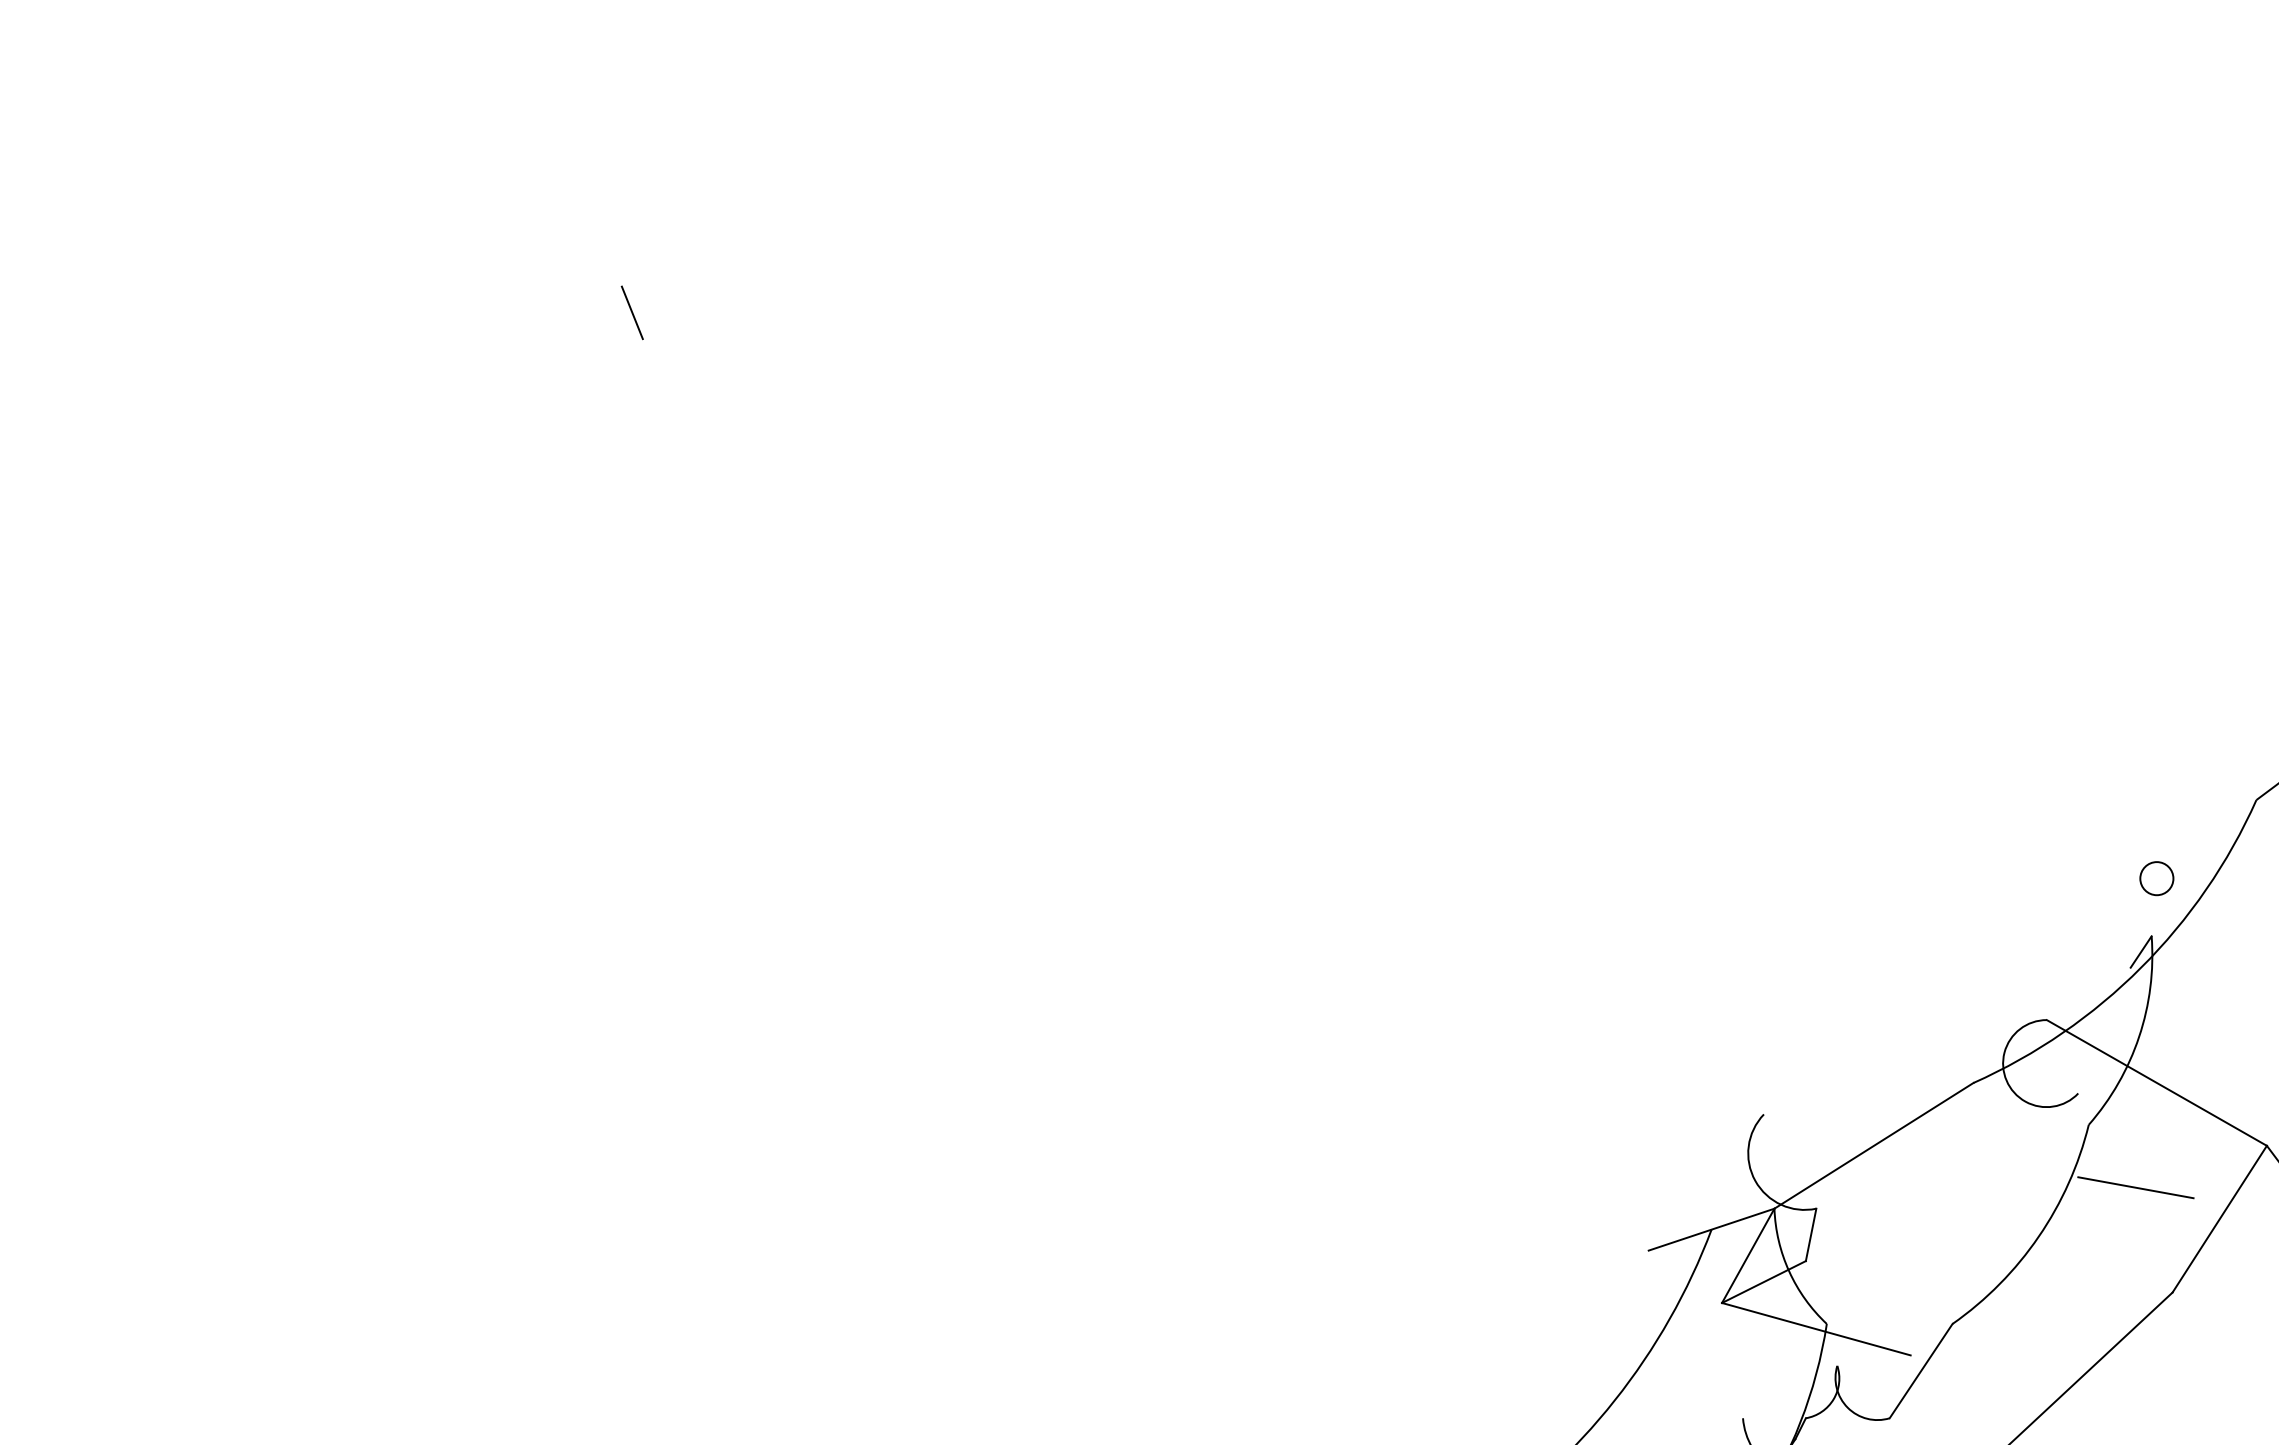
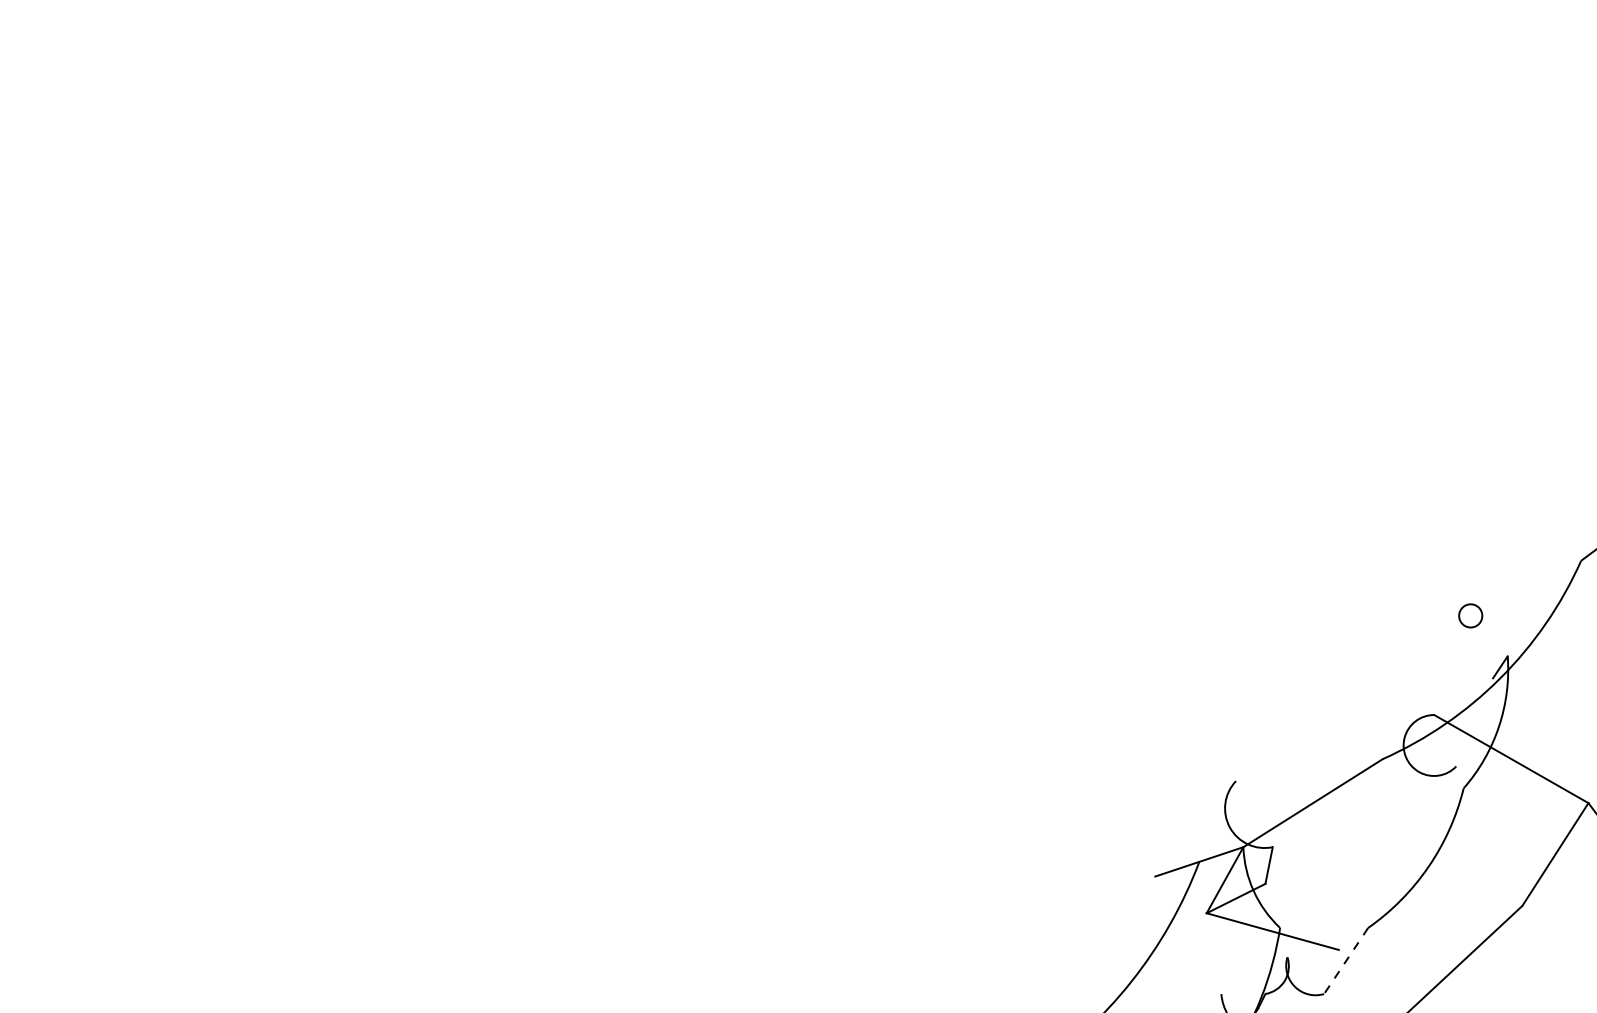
line: (631, 312) -> (442, 219), removed
circle: (2156, 878) -> (1470, 615), moved
line: (2135, 1187) -> (1496, 832), removed
line: (1921, 1371) -> (1346, 961), solid -> dashed

